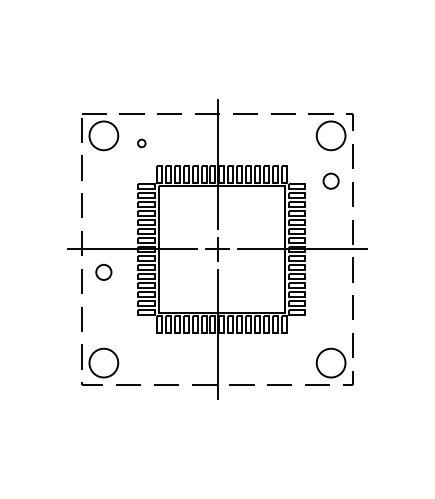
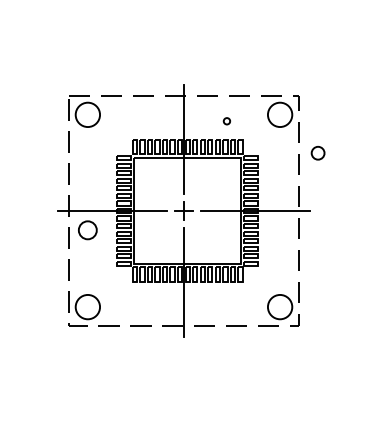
circle: (141, 143) -> (226, 121), moved
circle: (330, 181) -> (317, 153), moved
circle: (103, 272) -> (87, 230), size x1.4

